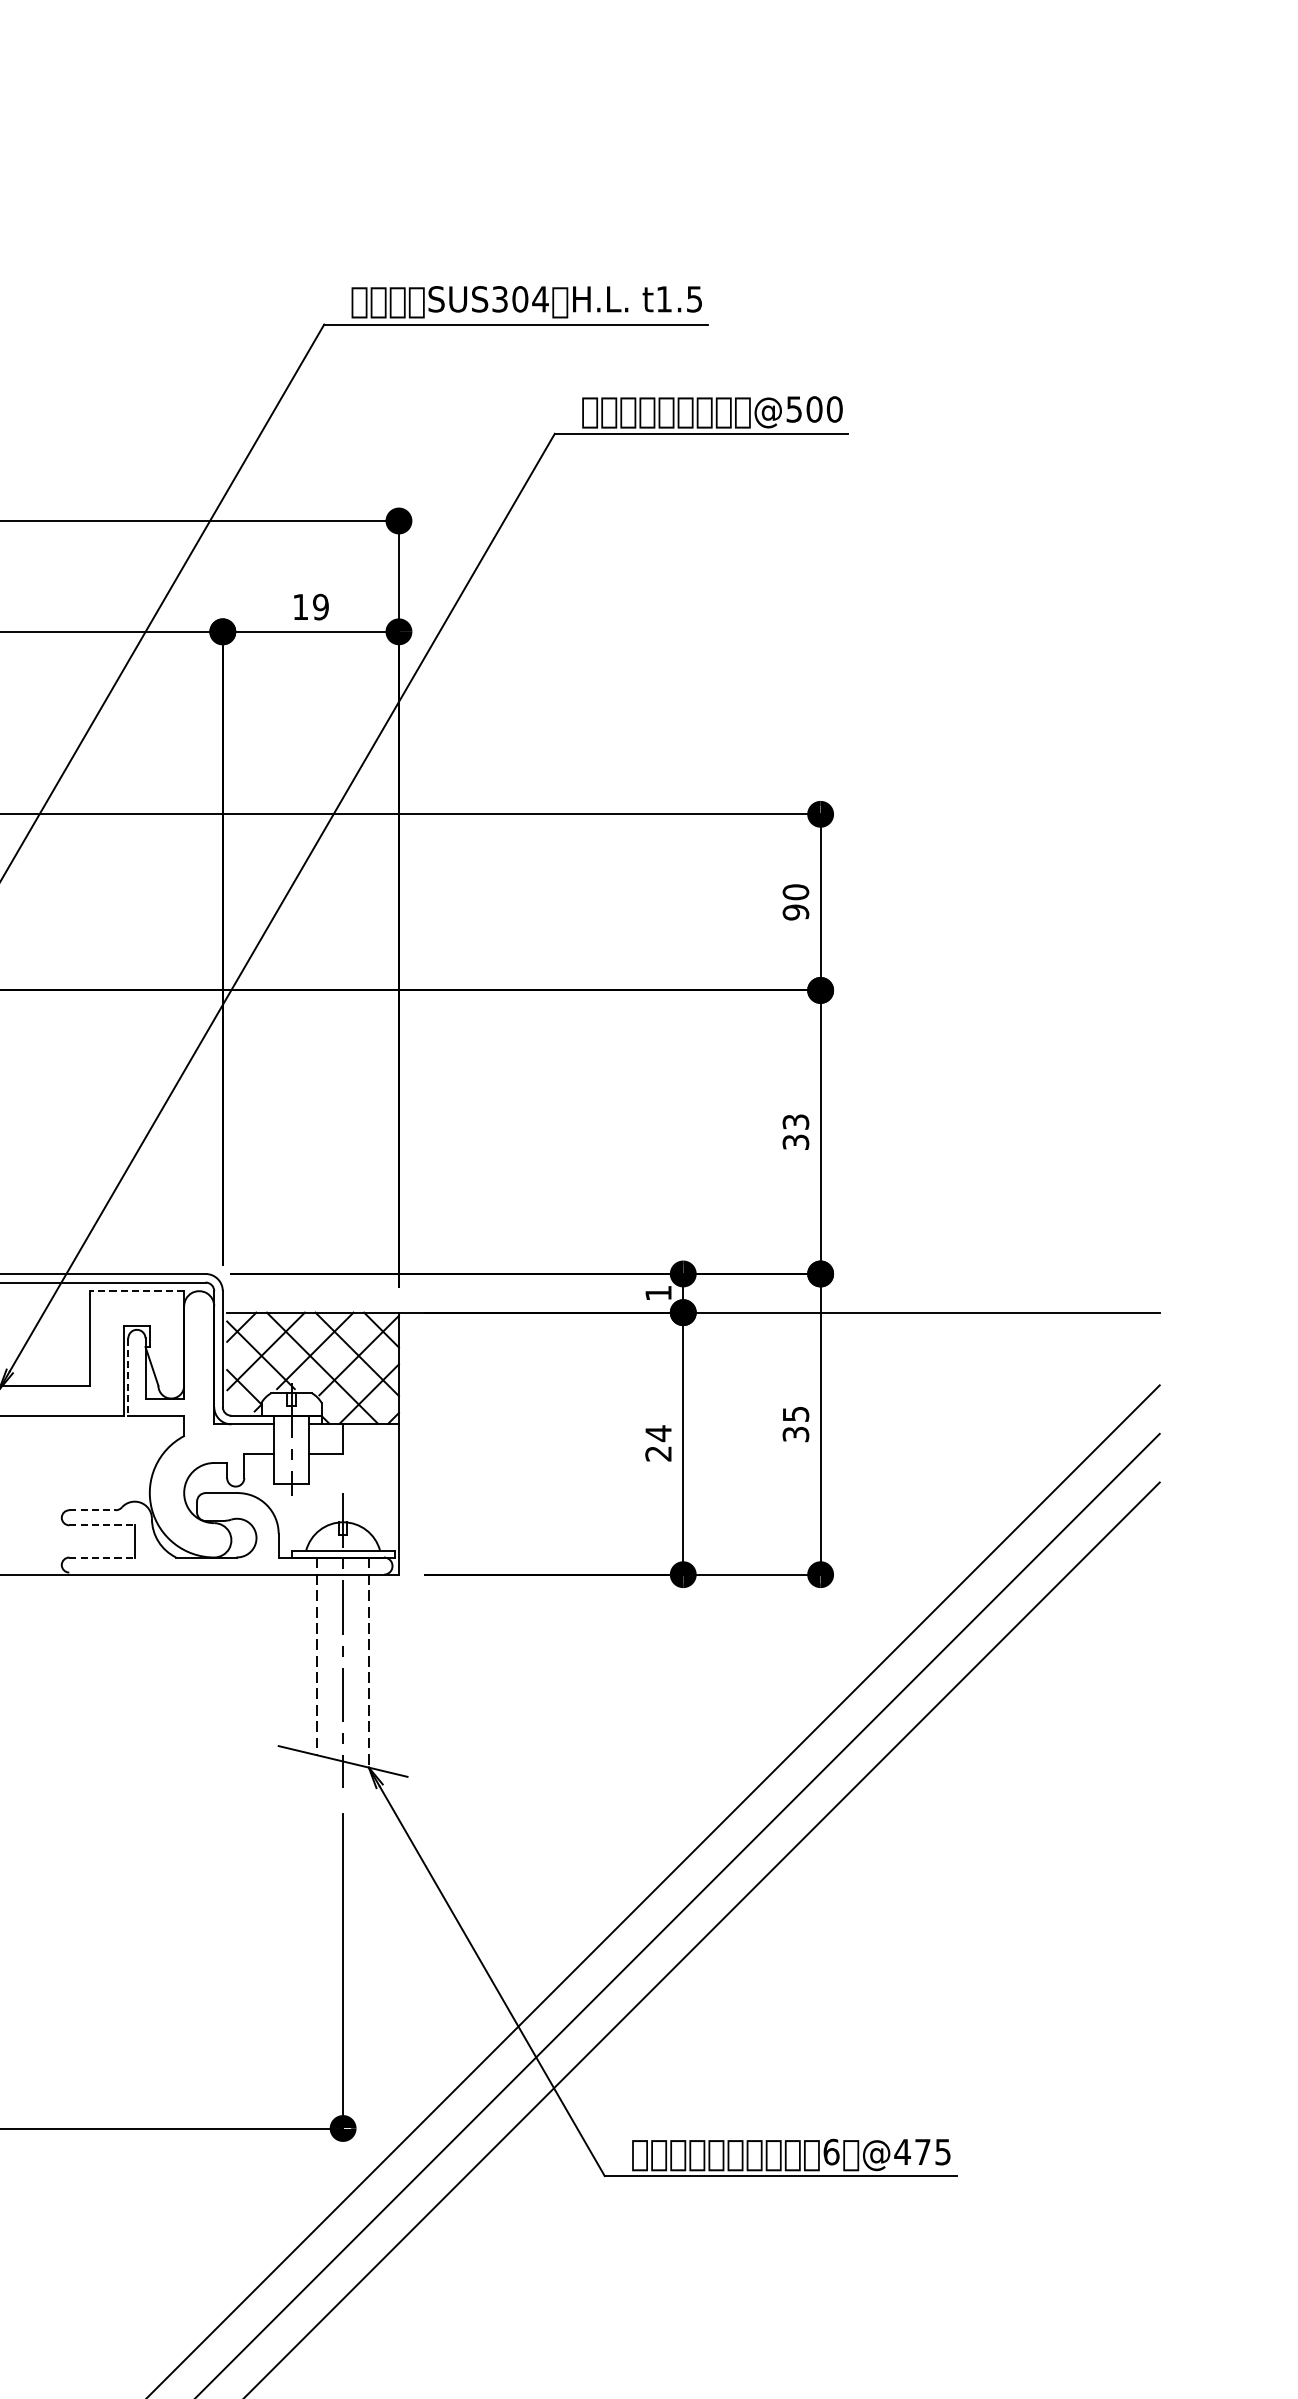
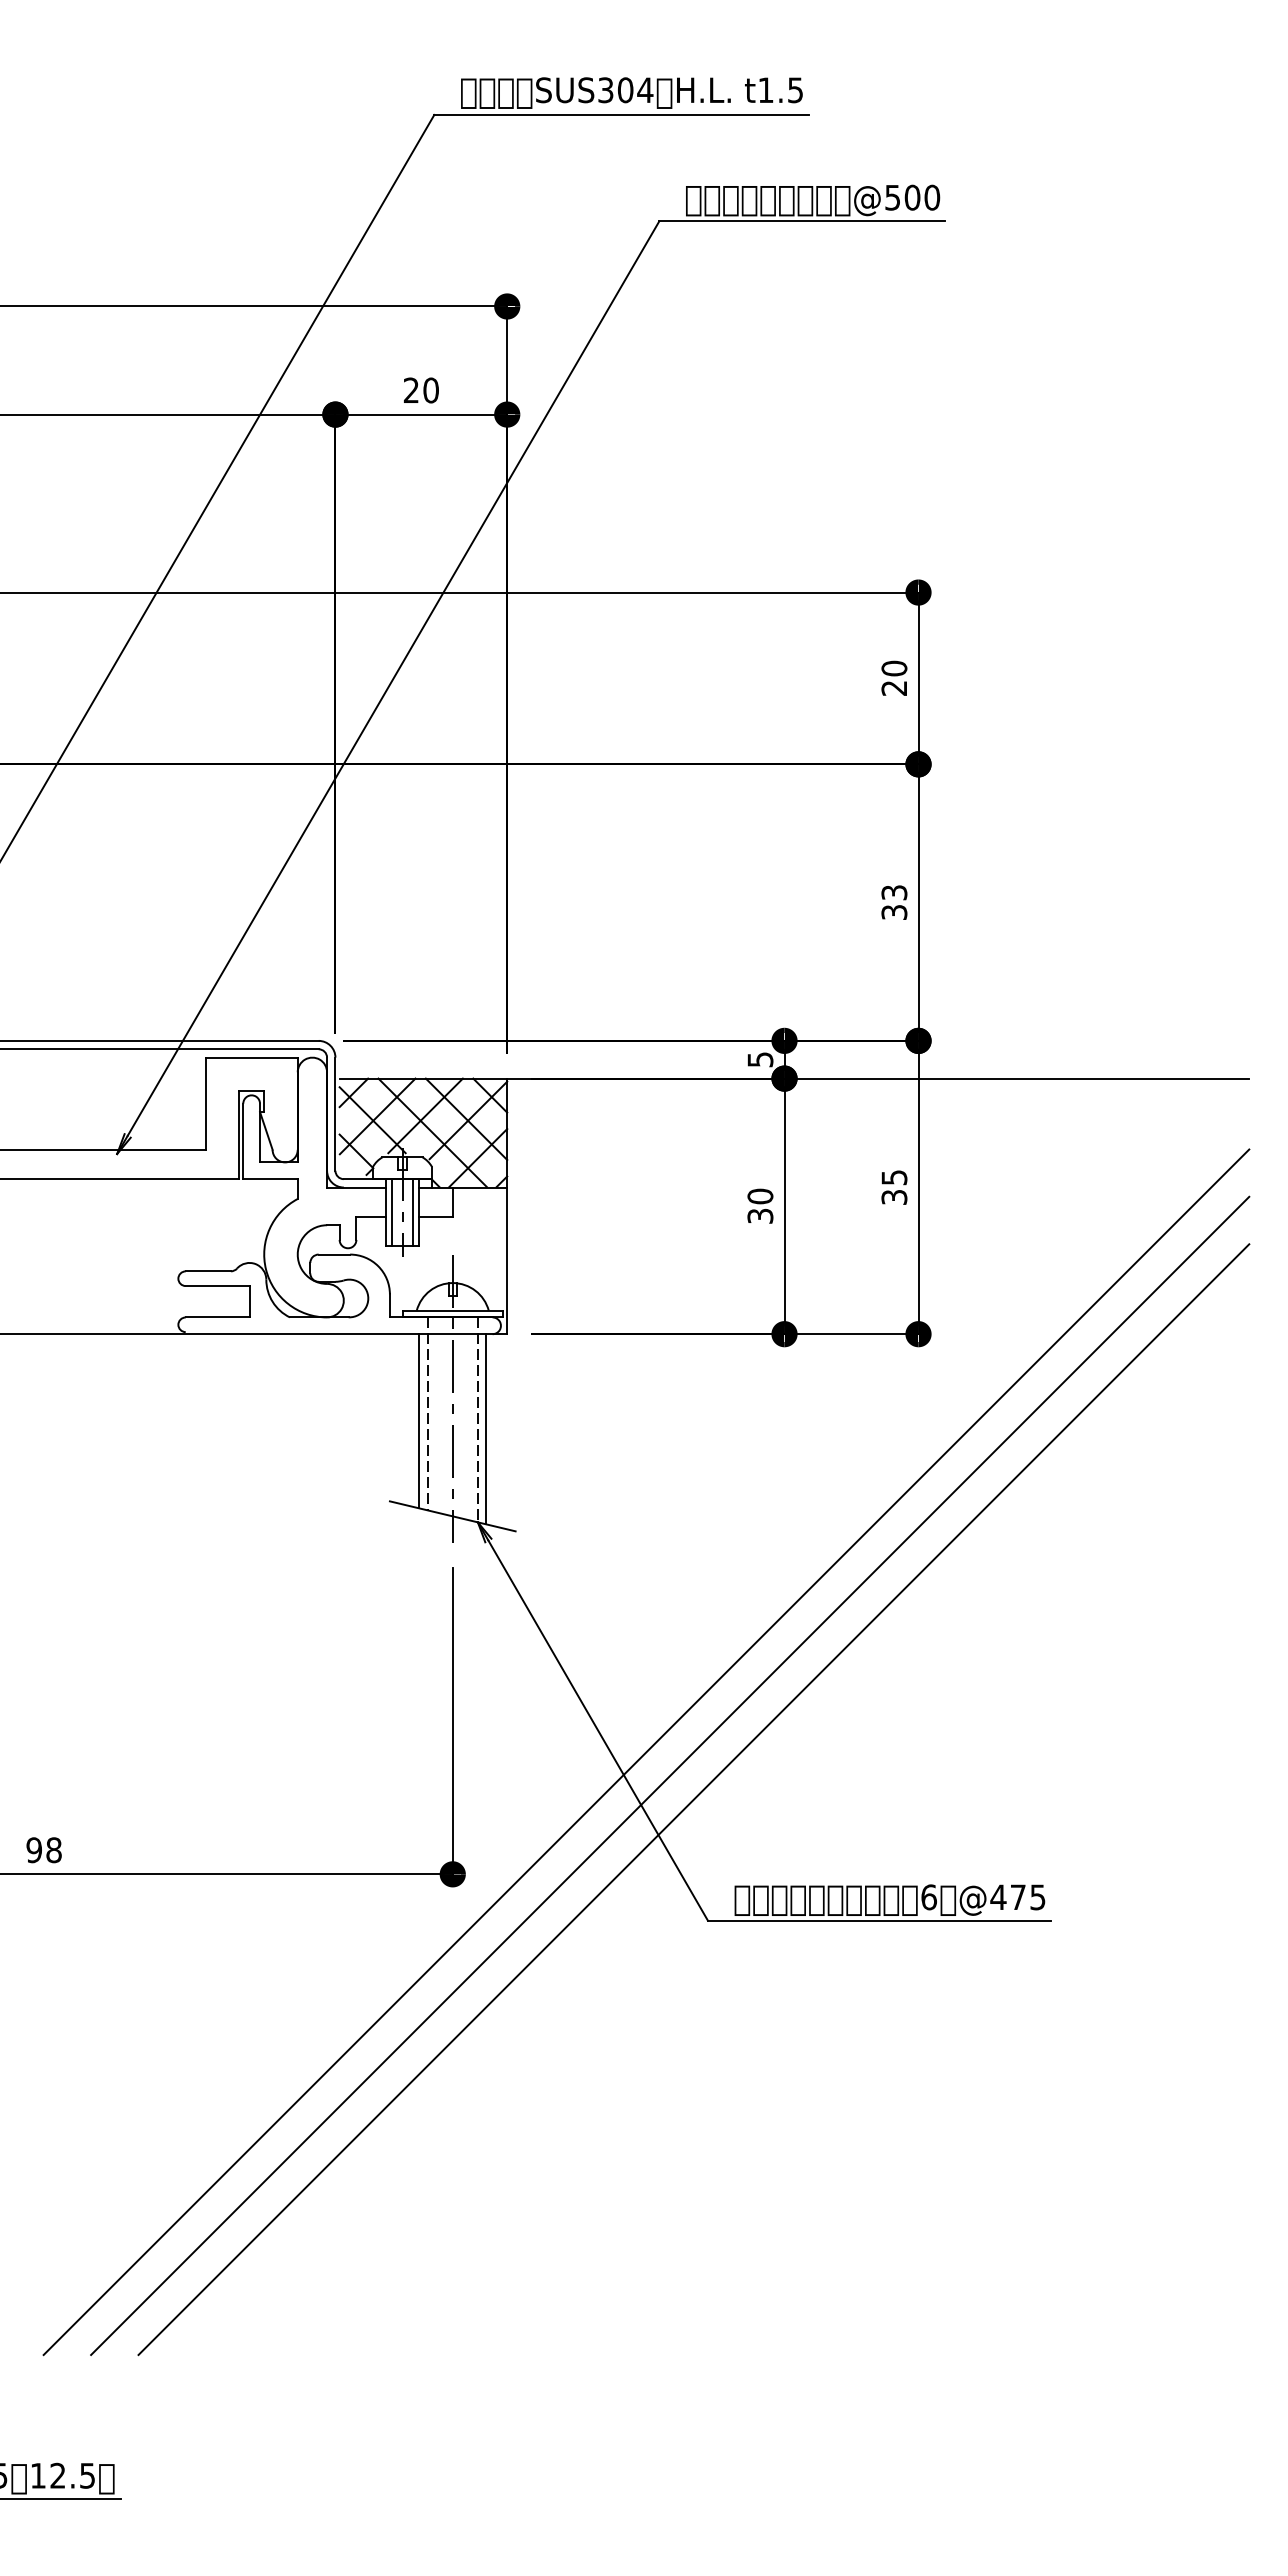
text: (310, 607) -> (420, 390), 19 -> 20
text: (796, 912) -> (894, 688), 90 -> 20
line: (136, 1291) -> (251, 1057), dashed -> solid
text: (658, 1293) -> (760, 1059), 1 -> 5
line: (128, 1377) -> (243, 1141), dashed -> solid
text: (658, 1442) -> (760, 1205), 24 -> 30
line: (280, 1449) -> (391, 1212), added
line: (302, 1449) -> (413, 1212), added
line: (92, 1510) -> (208, 1271), dashed -> solid
line: (101, 1525) -> (217, 1286), dashed -> solid
line: (101, 1557) -> (217, 1317), dashed -> solid
line: (309, 1664) -> (419, 1421), added
line: (377, 1672) -> (486, 1429), added

